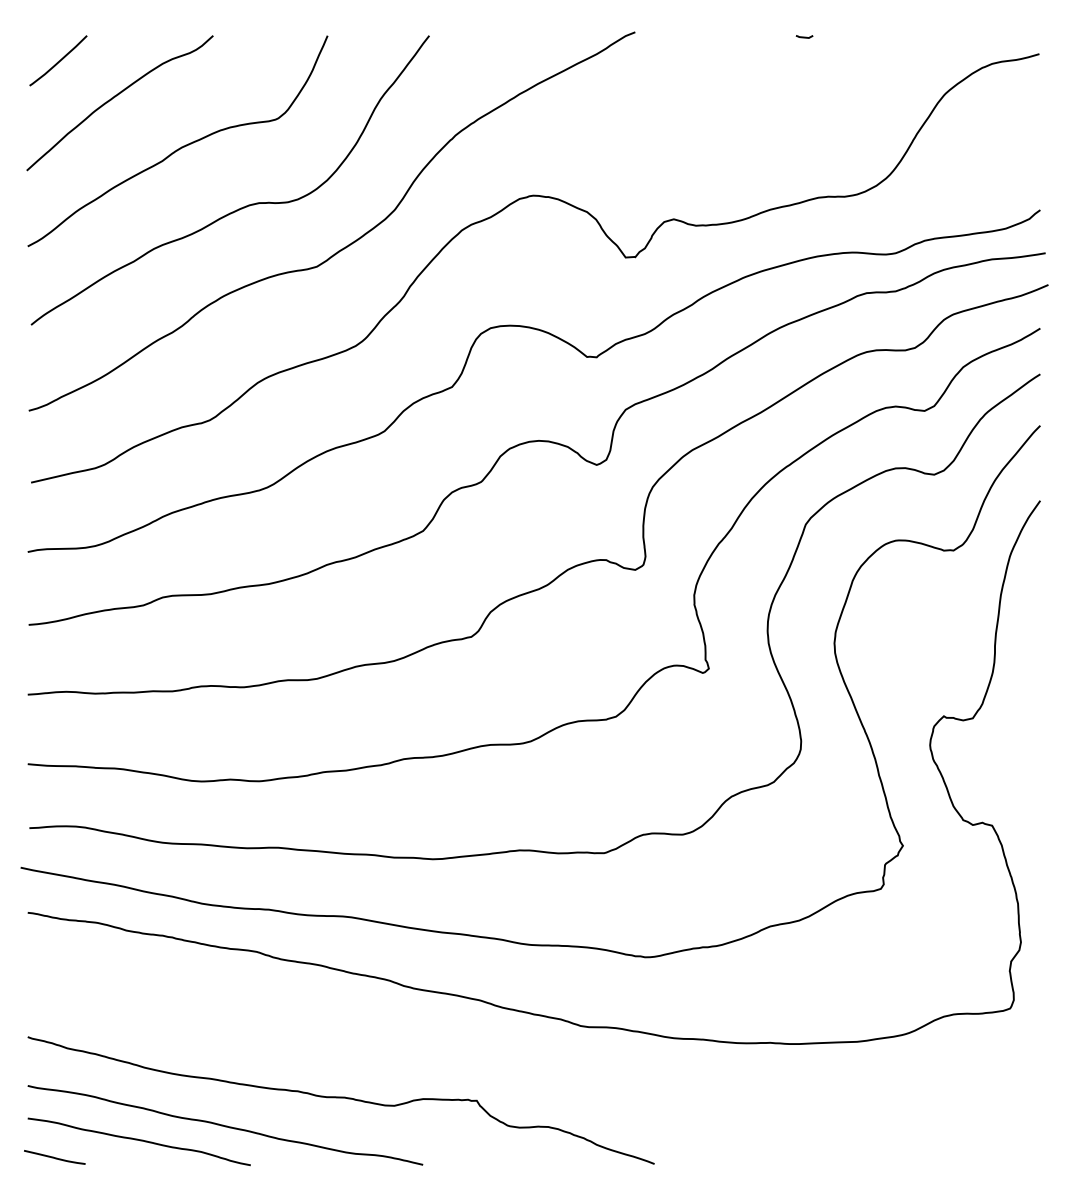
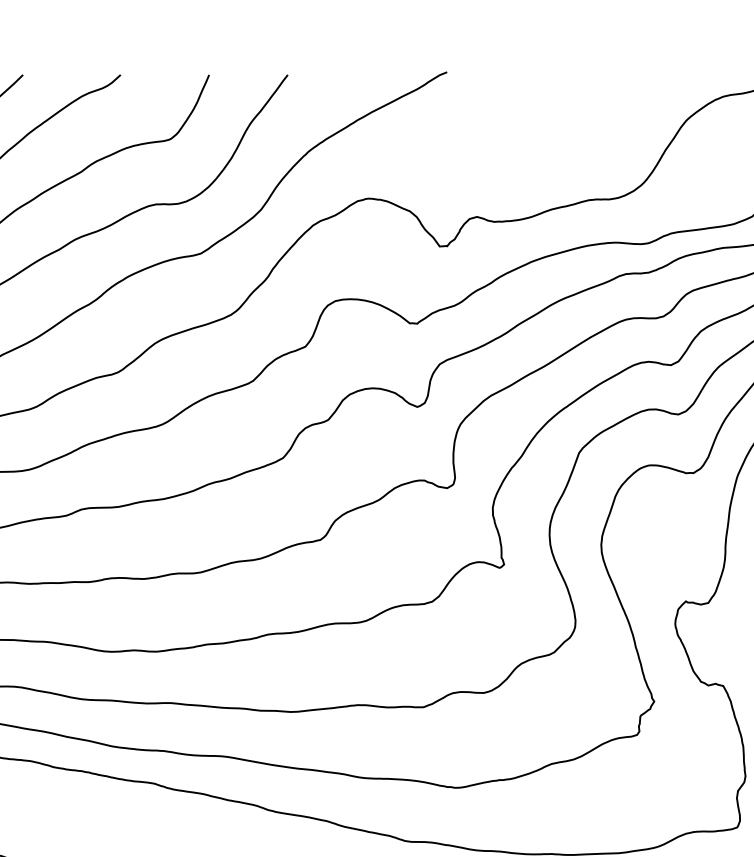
line: (804, 36) -> (578, 75), removed

